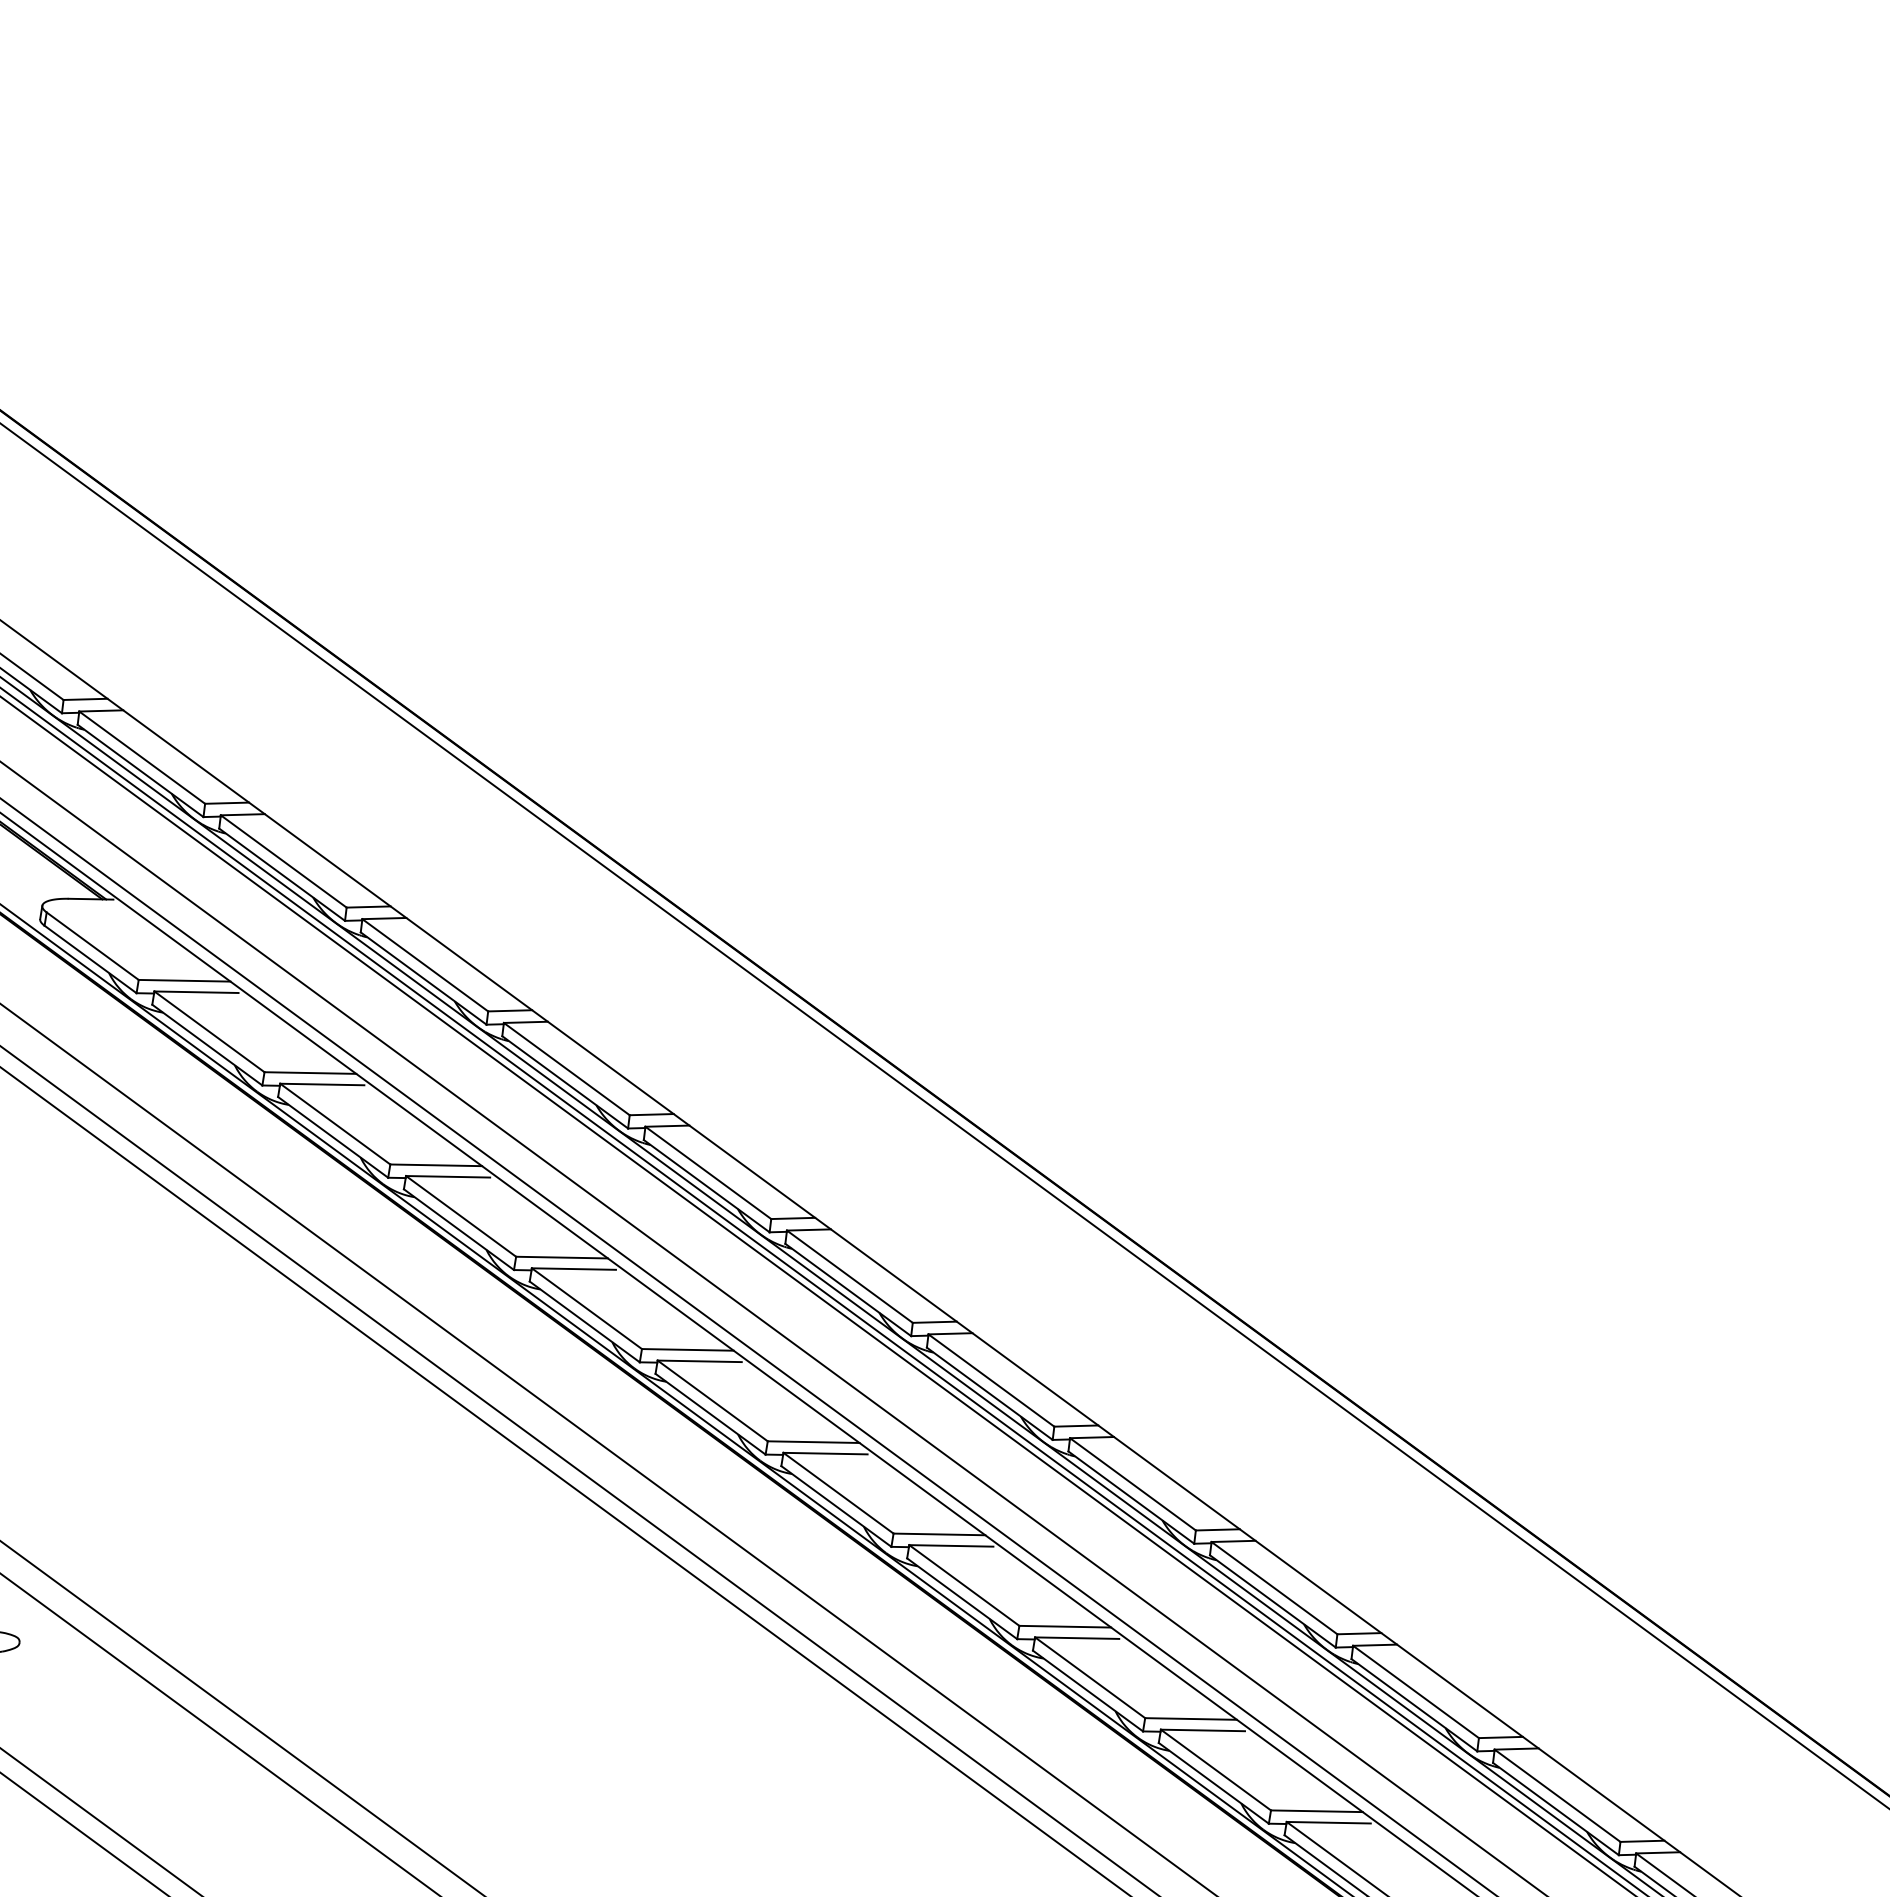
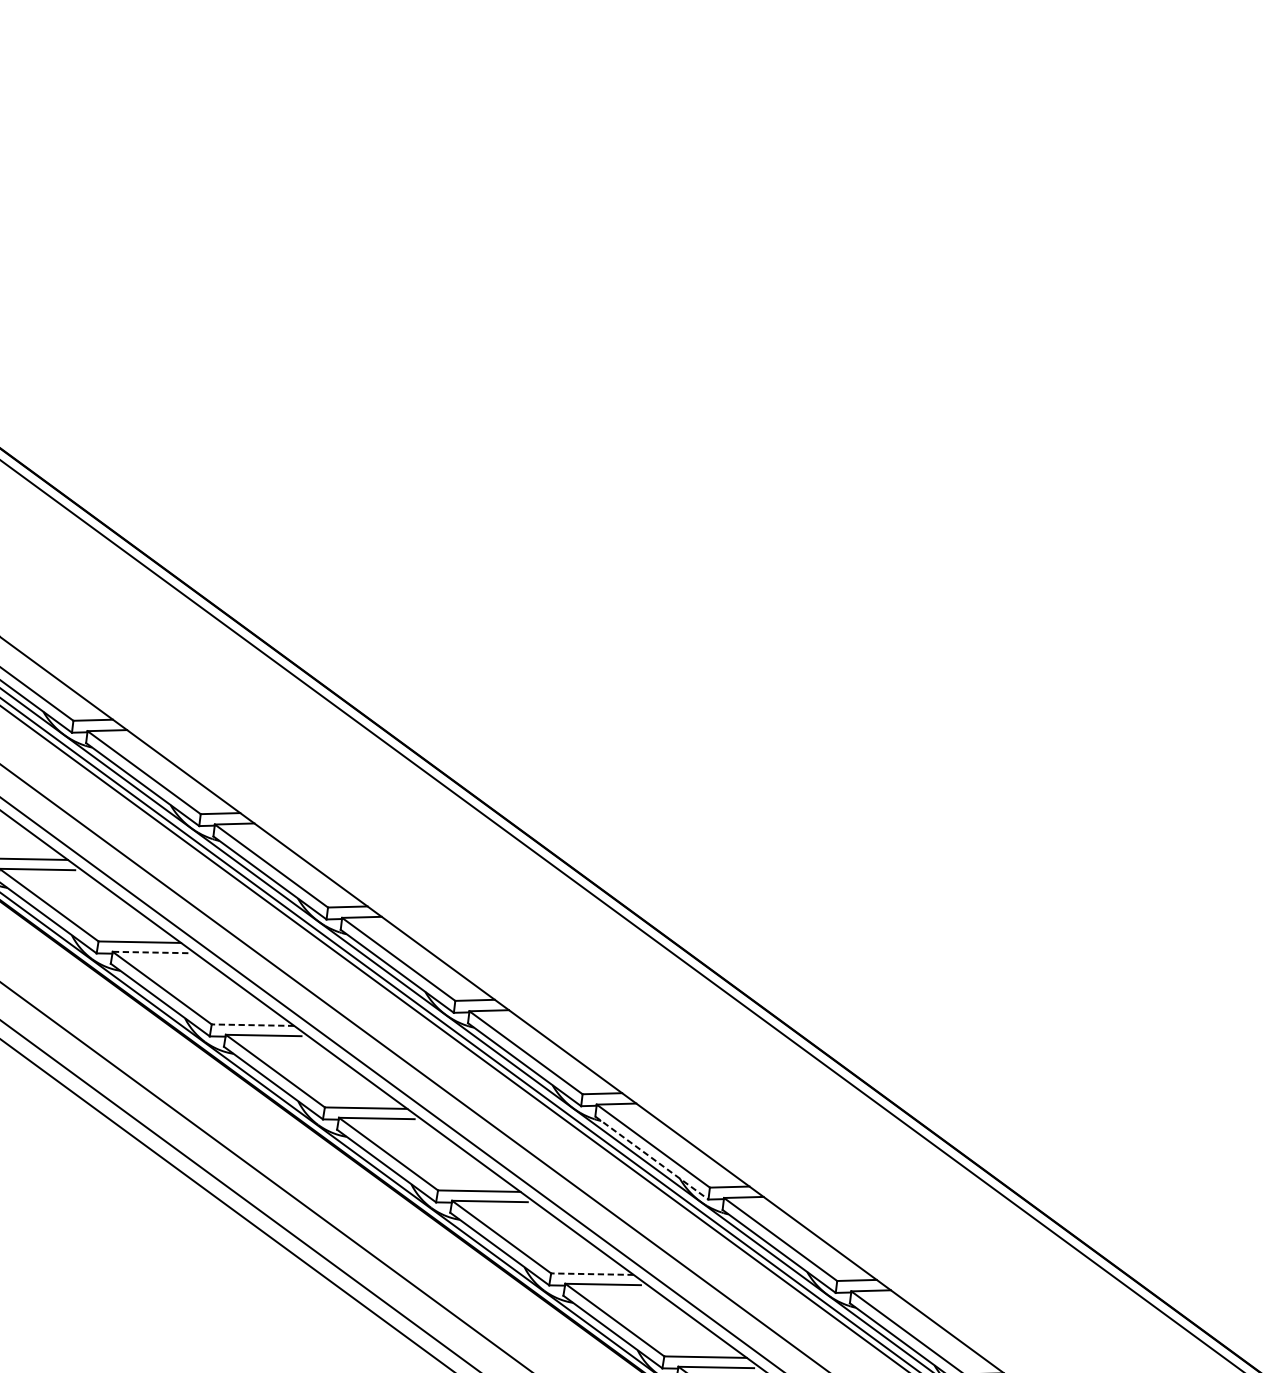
line: (573, 1269) -> (150, 952), solid -> dashed
line: (687, 1349) -> (252, 1024), solid -> dashed
line: (1131, 1497) -> (652, 1157), solid -> dashed
line: (1065, 1626) -> (592, 1273), solid -> dashed

